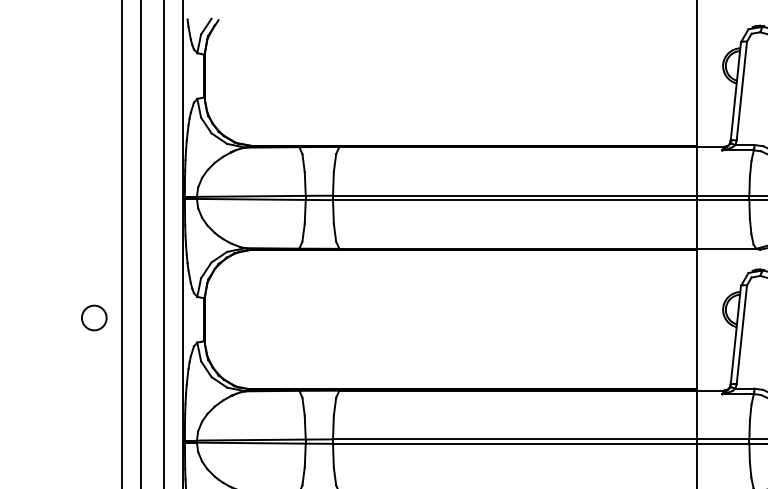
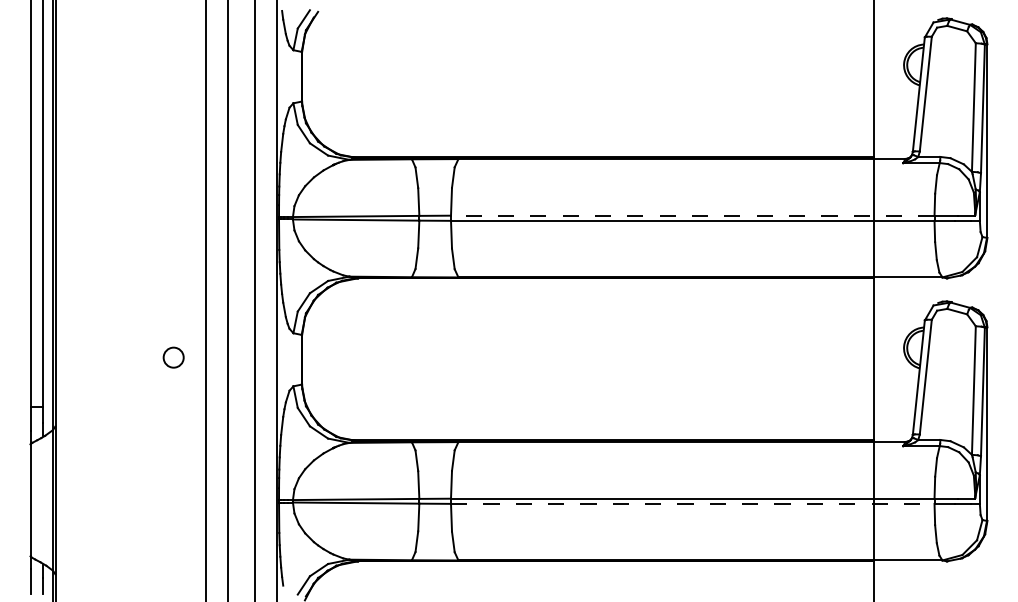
line: (540, 195) -> (692, 215), solid -> dashed
circle: (94, 317) -> (173, 357), size x0.7
line: (540, 443) -> (692, 503), solid -> dashed

